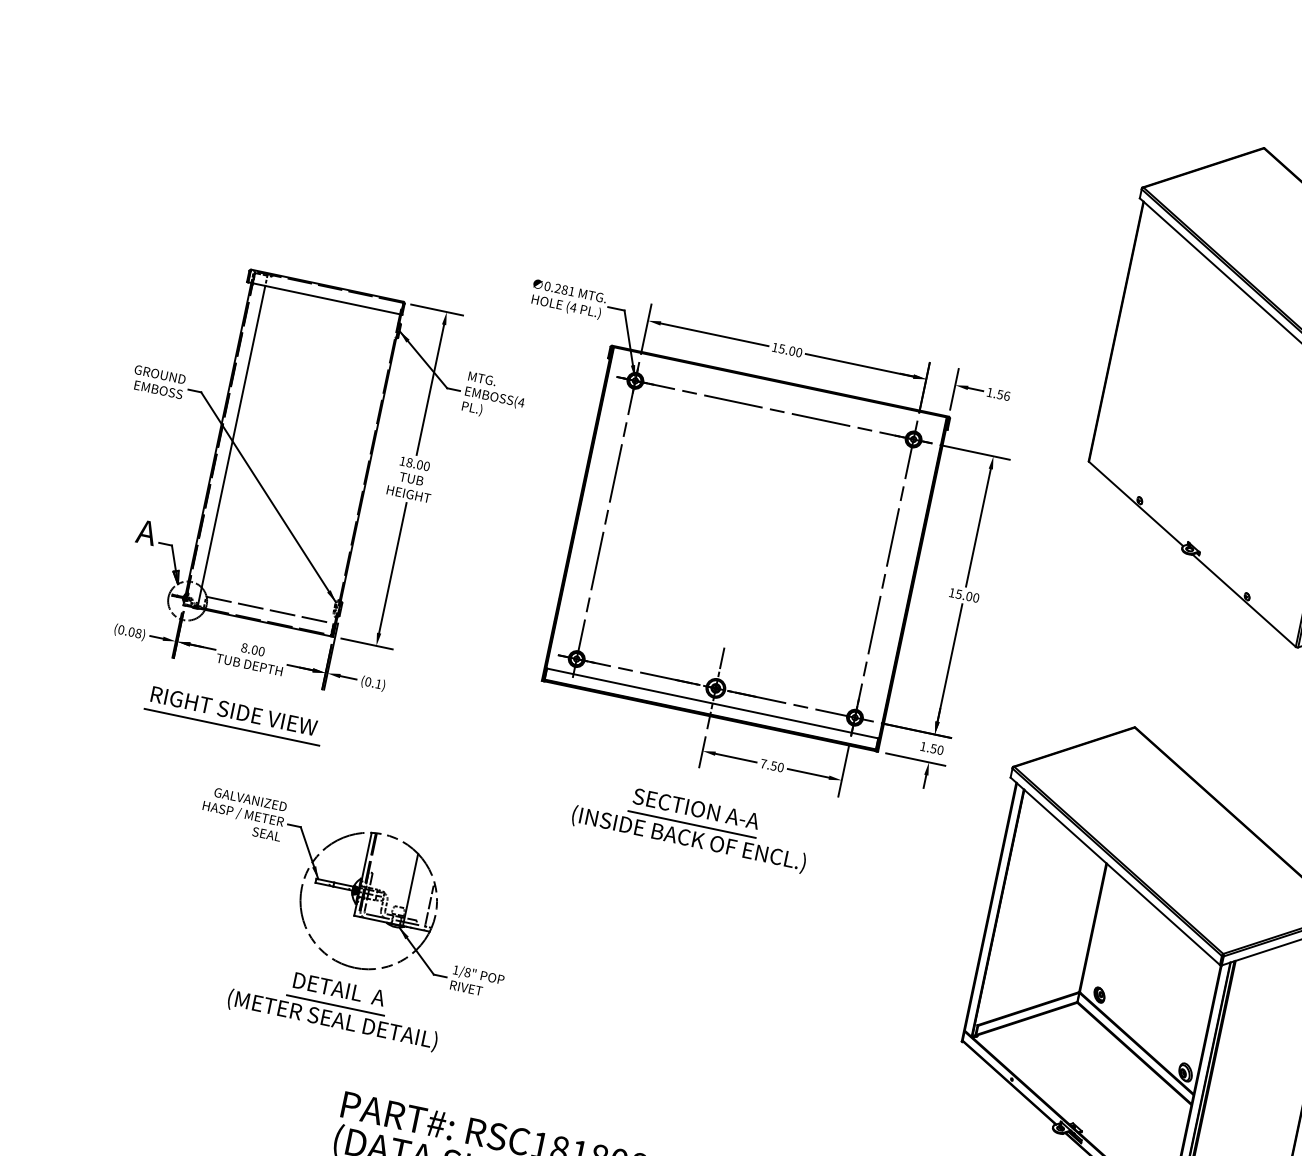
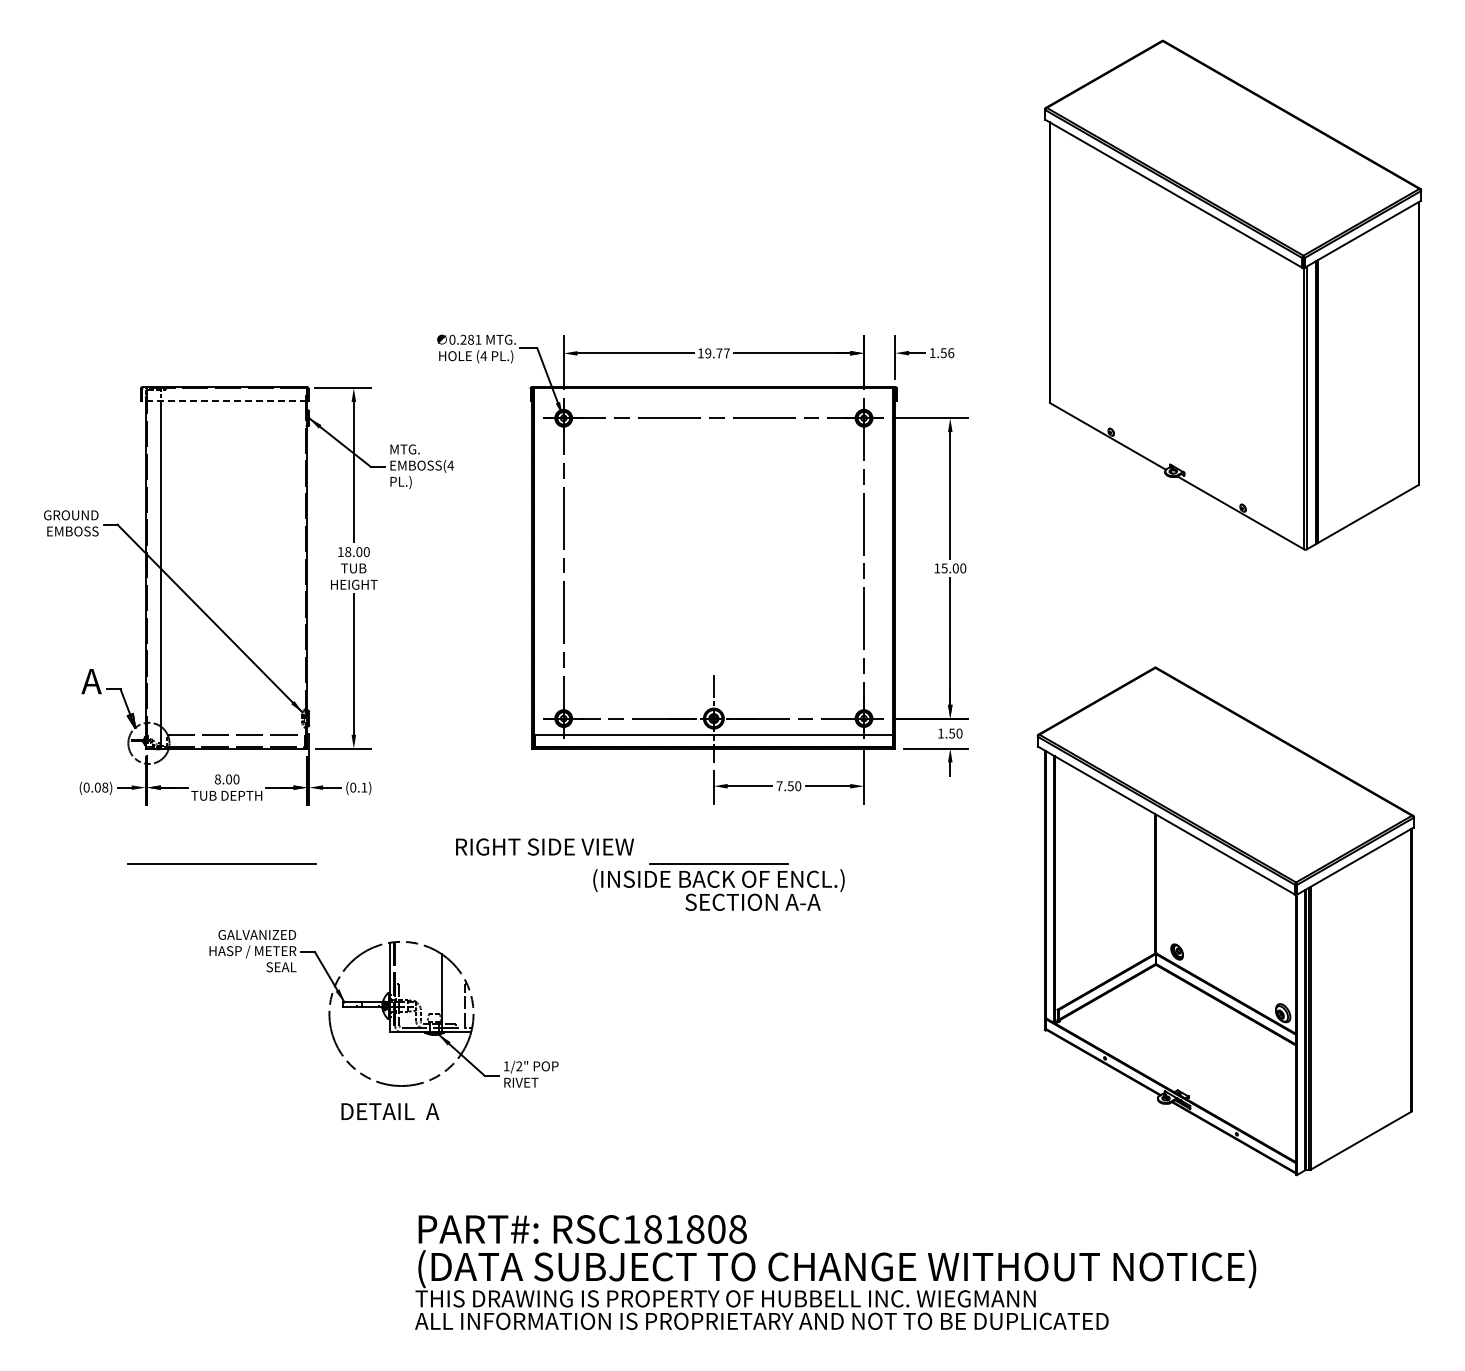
line: (324, 298) -> (224, 400), solid -> dashed
text: (790, 350) -> (717, 353), 15.00 -> 19.77
text: (233, 710) -> (544, 846), moved
text: (696, 807) -> (752, 901), moved
text: (467, 972) -> (519, 1066), 1/8" -> 1/2"
part: (332, 1017) -> (389, 1142), removed

